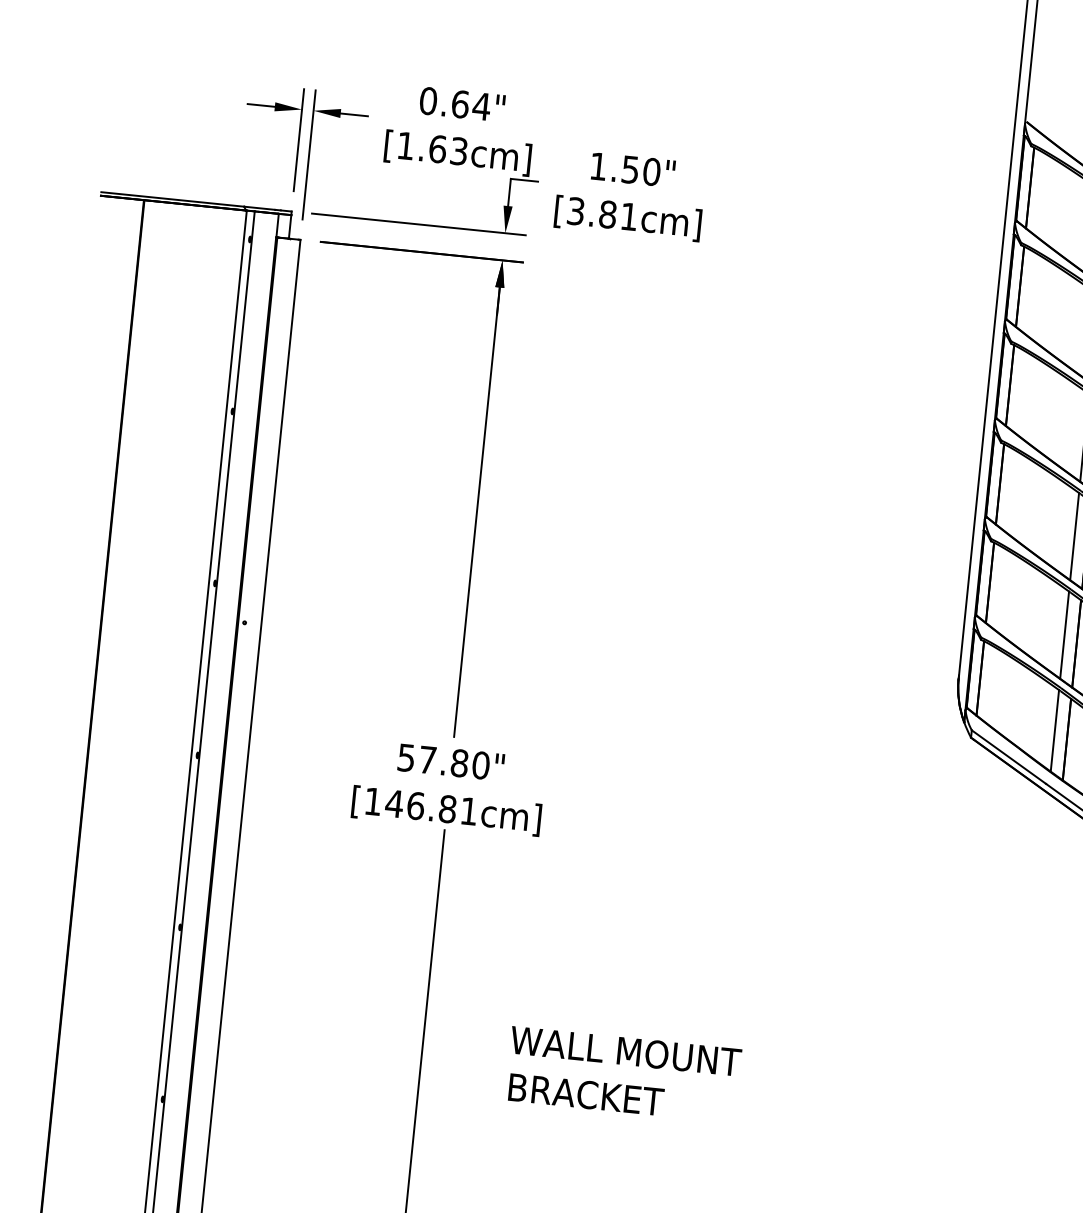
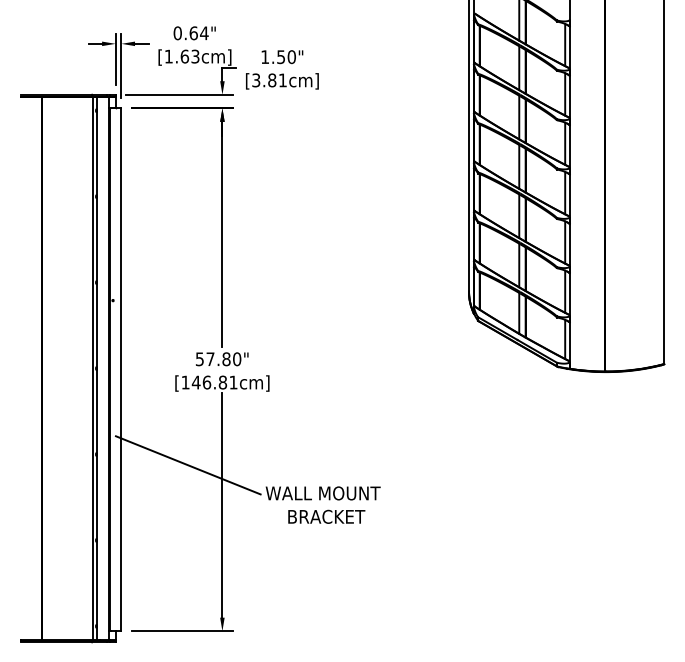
line: (360, 967) -> (187, 465), added
text: (585, 1093) -> (326, 516), moved

